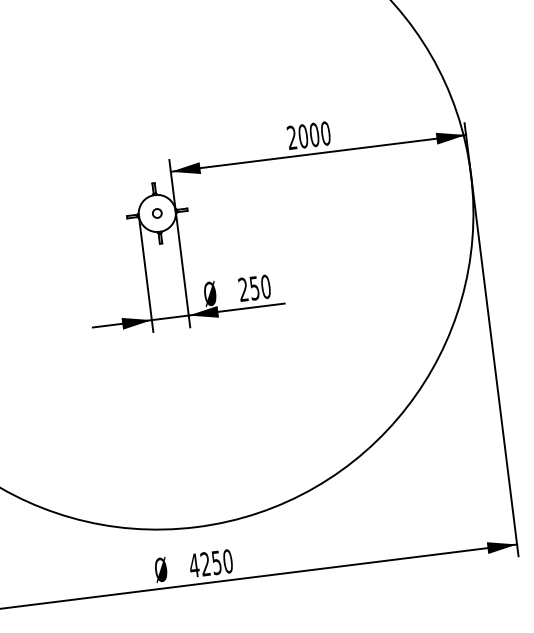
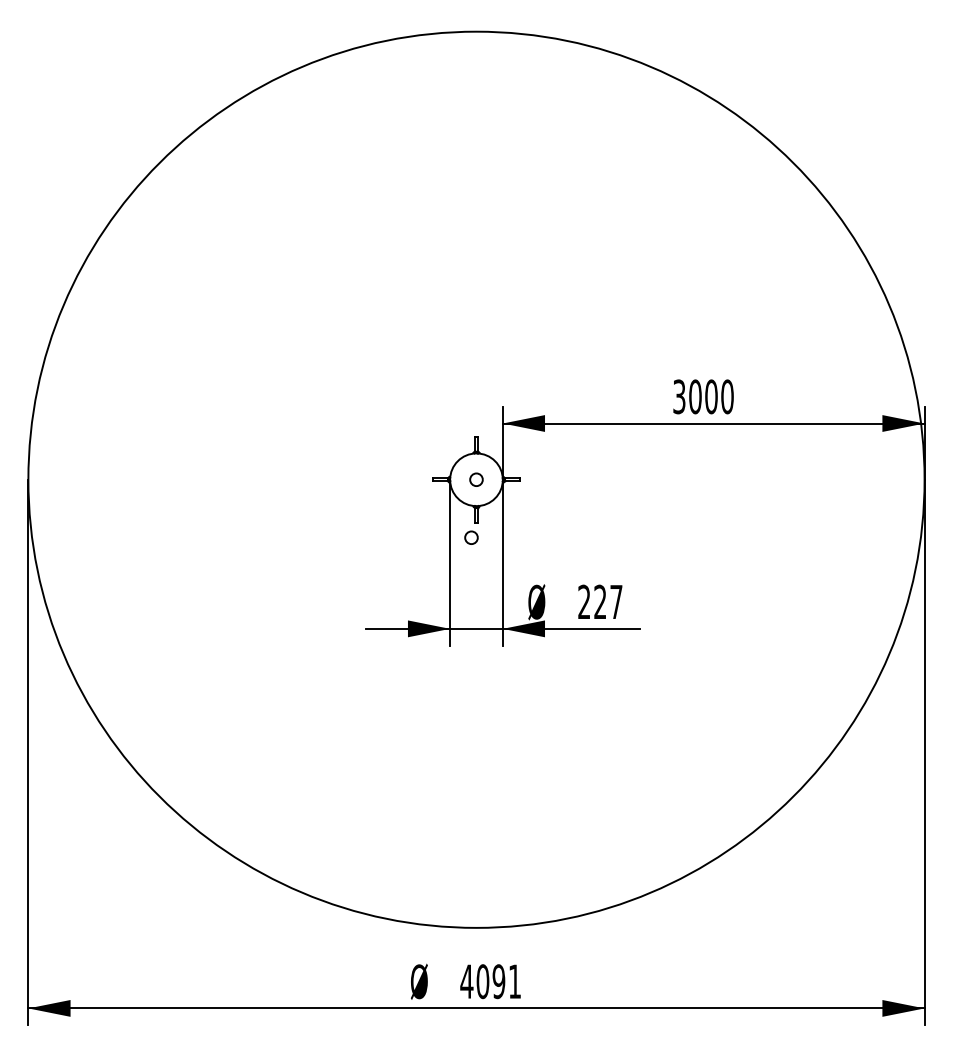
text: (292, 137) -> (679, 396), 2000 -> 3000
circle: (158, 254) -> (471, 537), added
text: (260, 287) -> (608, 601), 250 -> 227
text: (216, 562) -> (498, 981), 4250 -> 4091

